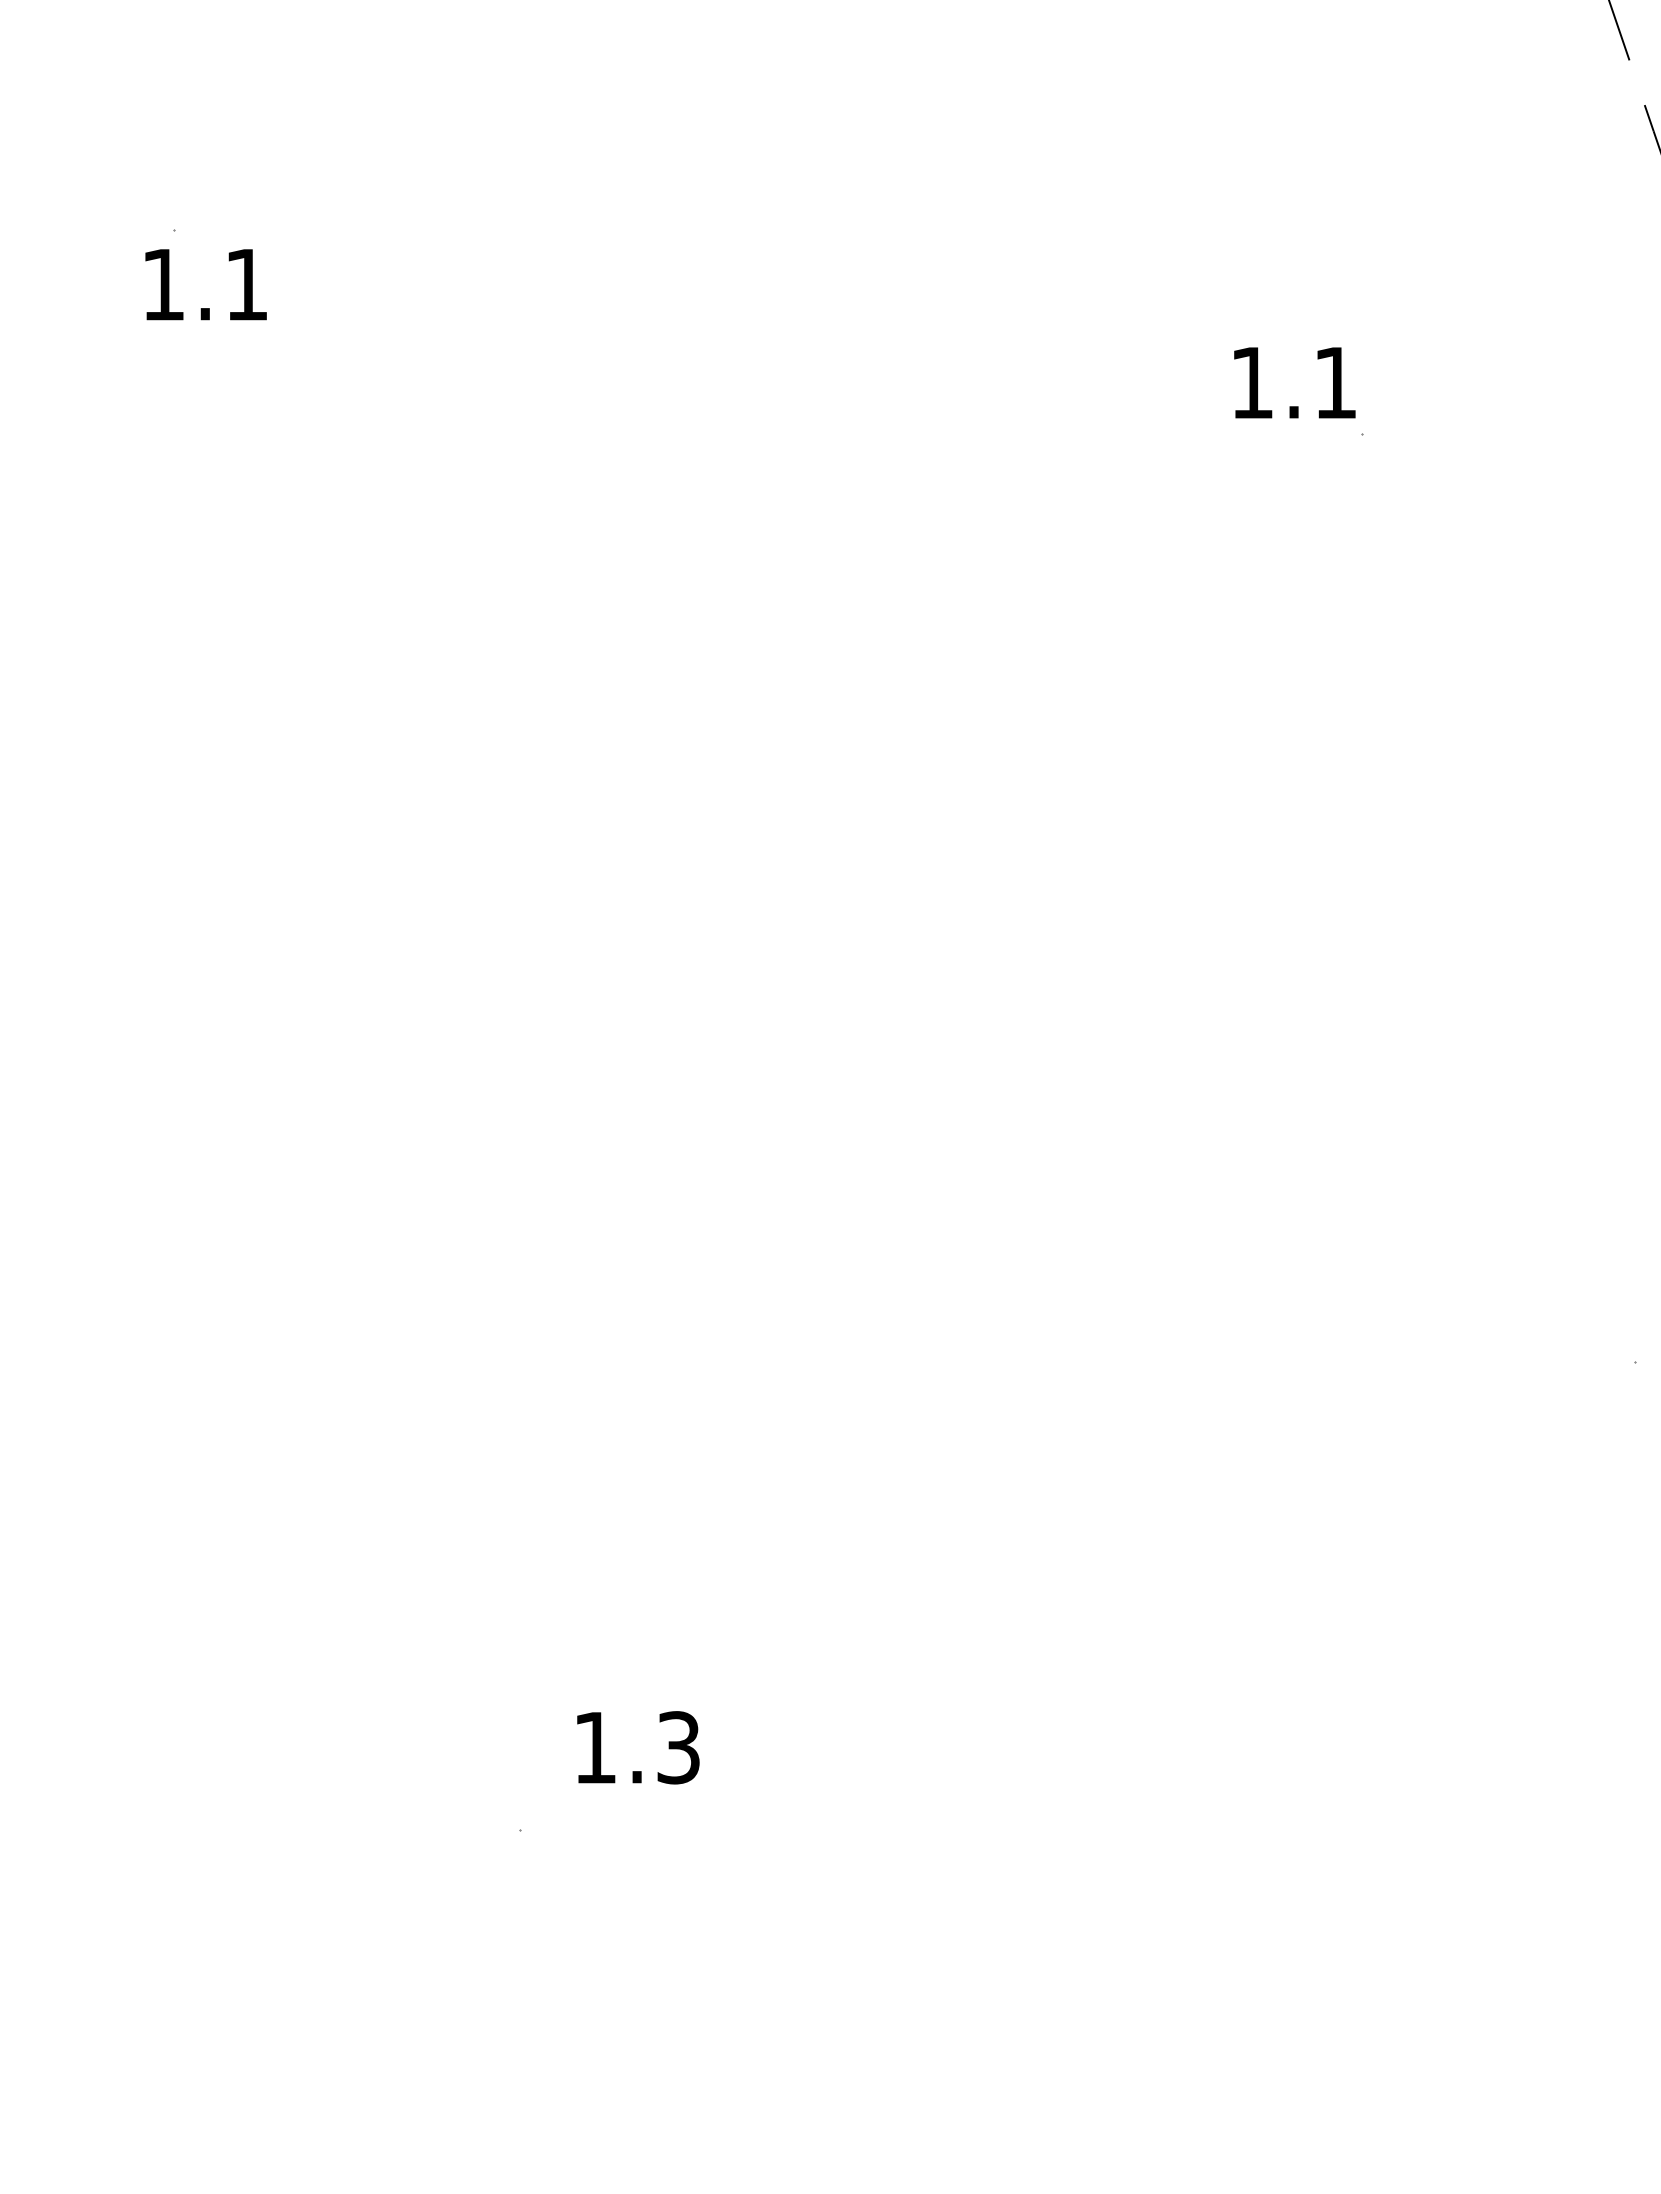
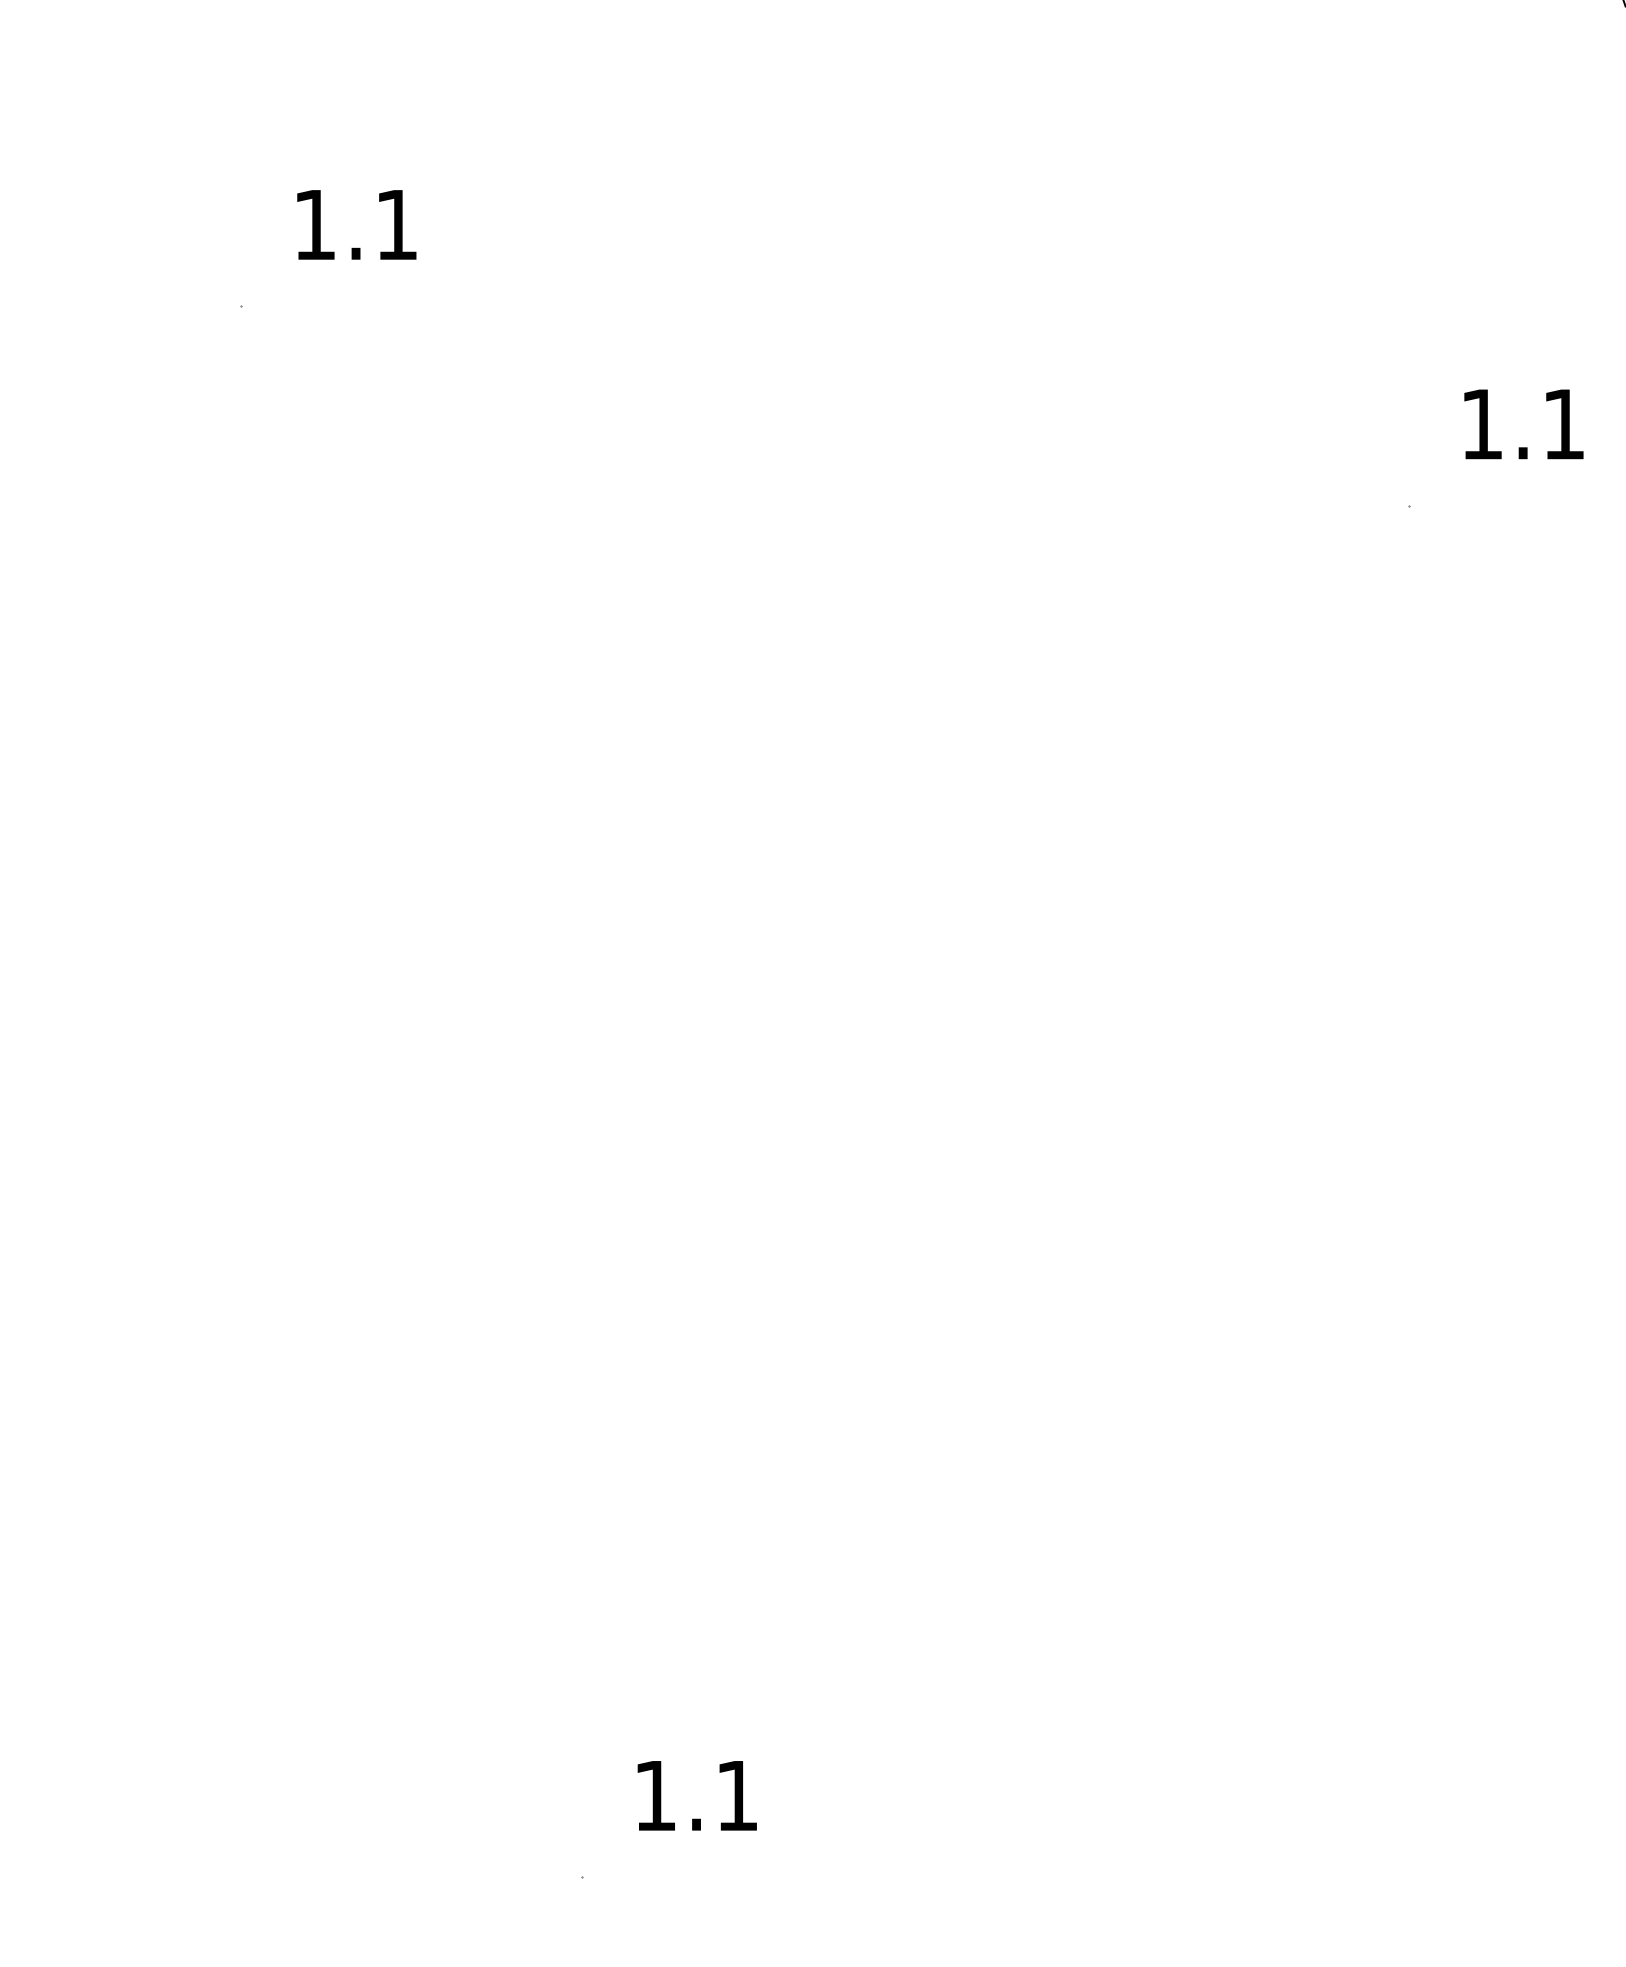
text: (205, 284) -> (356, 224), moved
text: (1294, 382) -> (1523, 423), moved
text: (678, 1747) -> (737, 1795), 1.3 -> 1.1

